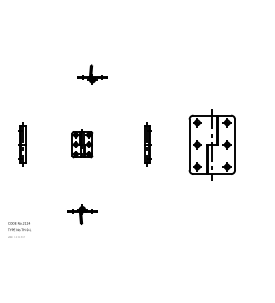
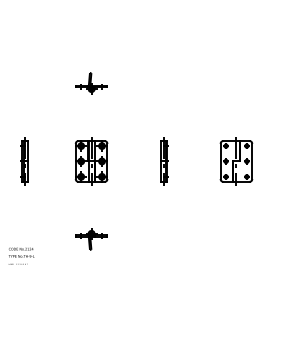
part: (92, 74) -> (91, 83), moved
part: (82, 144) -> (91, 161), size x1.43
part: (212, 144) -> (236, 161), size x0.62

